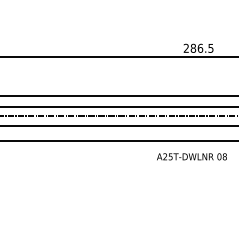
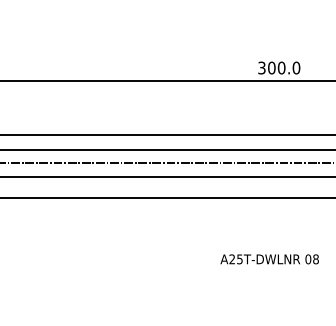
text: (198, 48) -> (279, 67), 286.5 -> 300.0
text: (191, 156) -> (269, 259), moved

